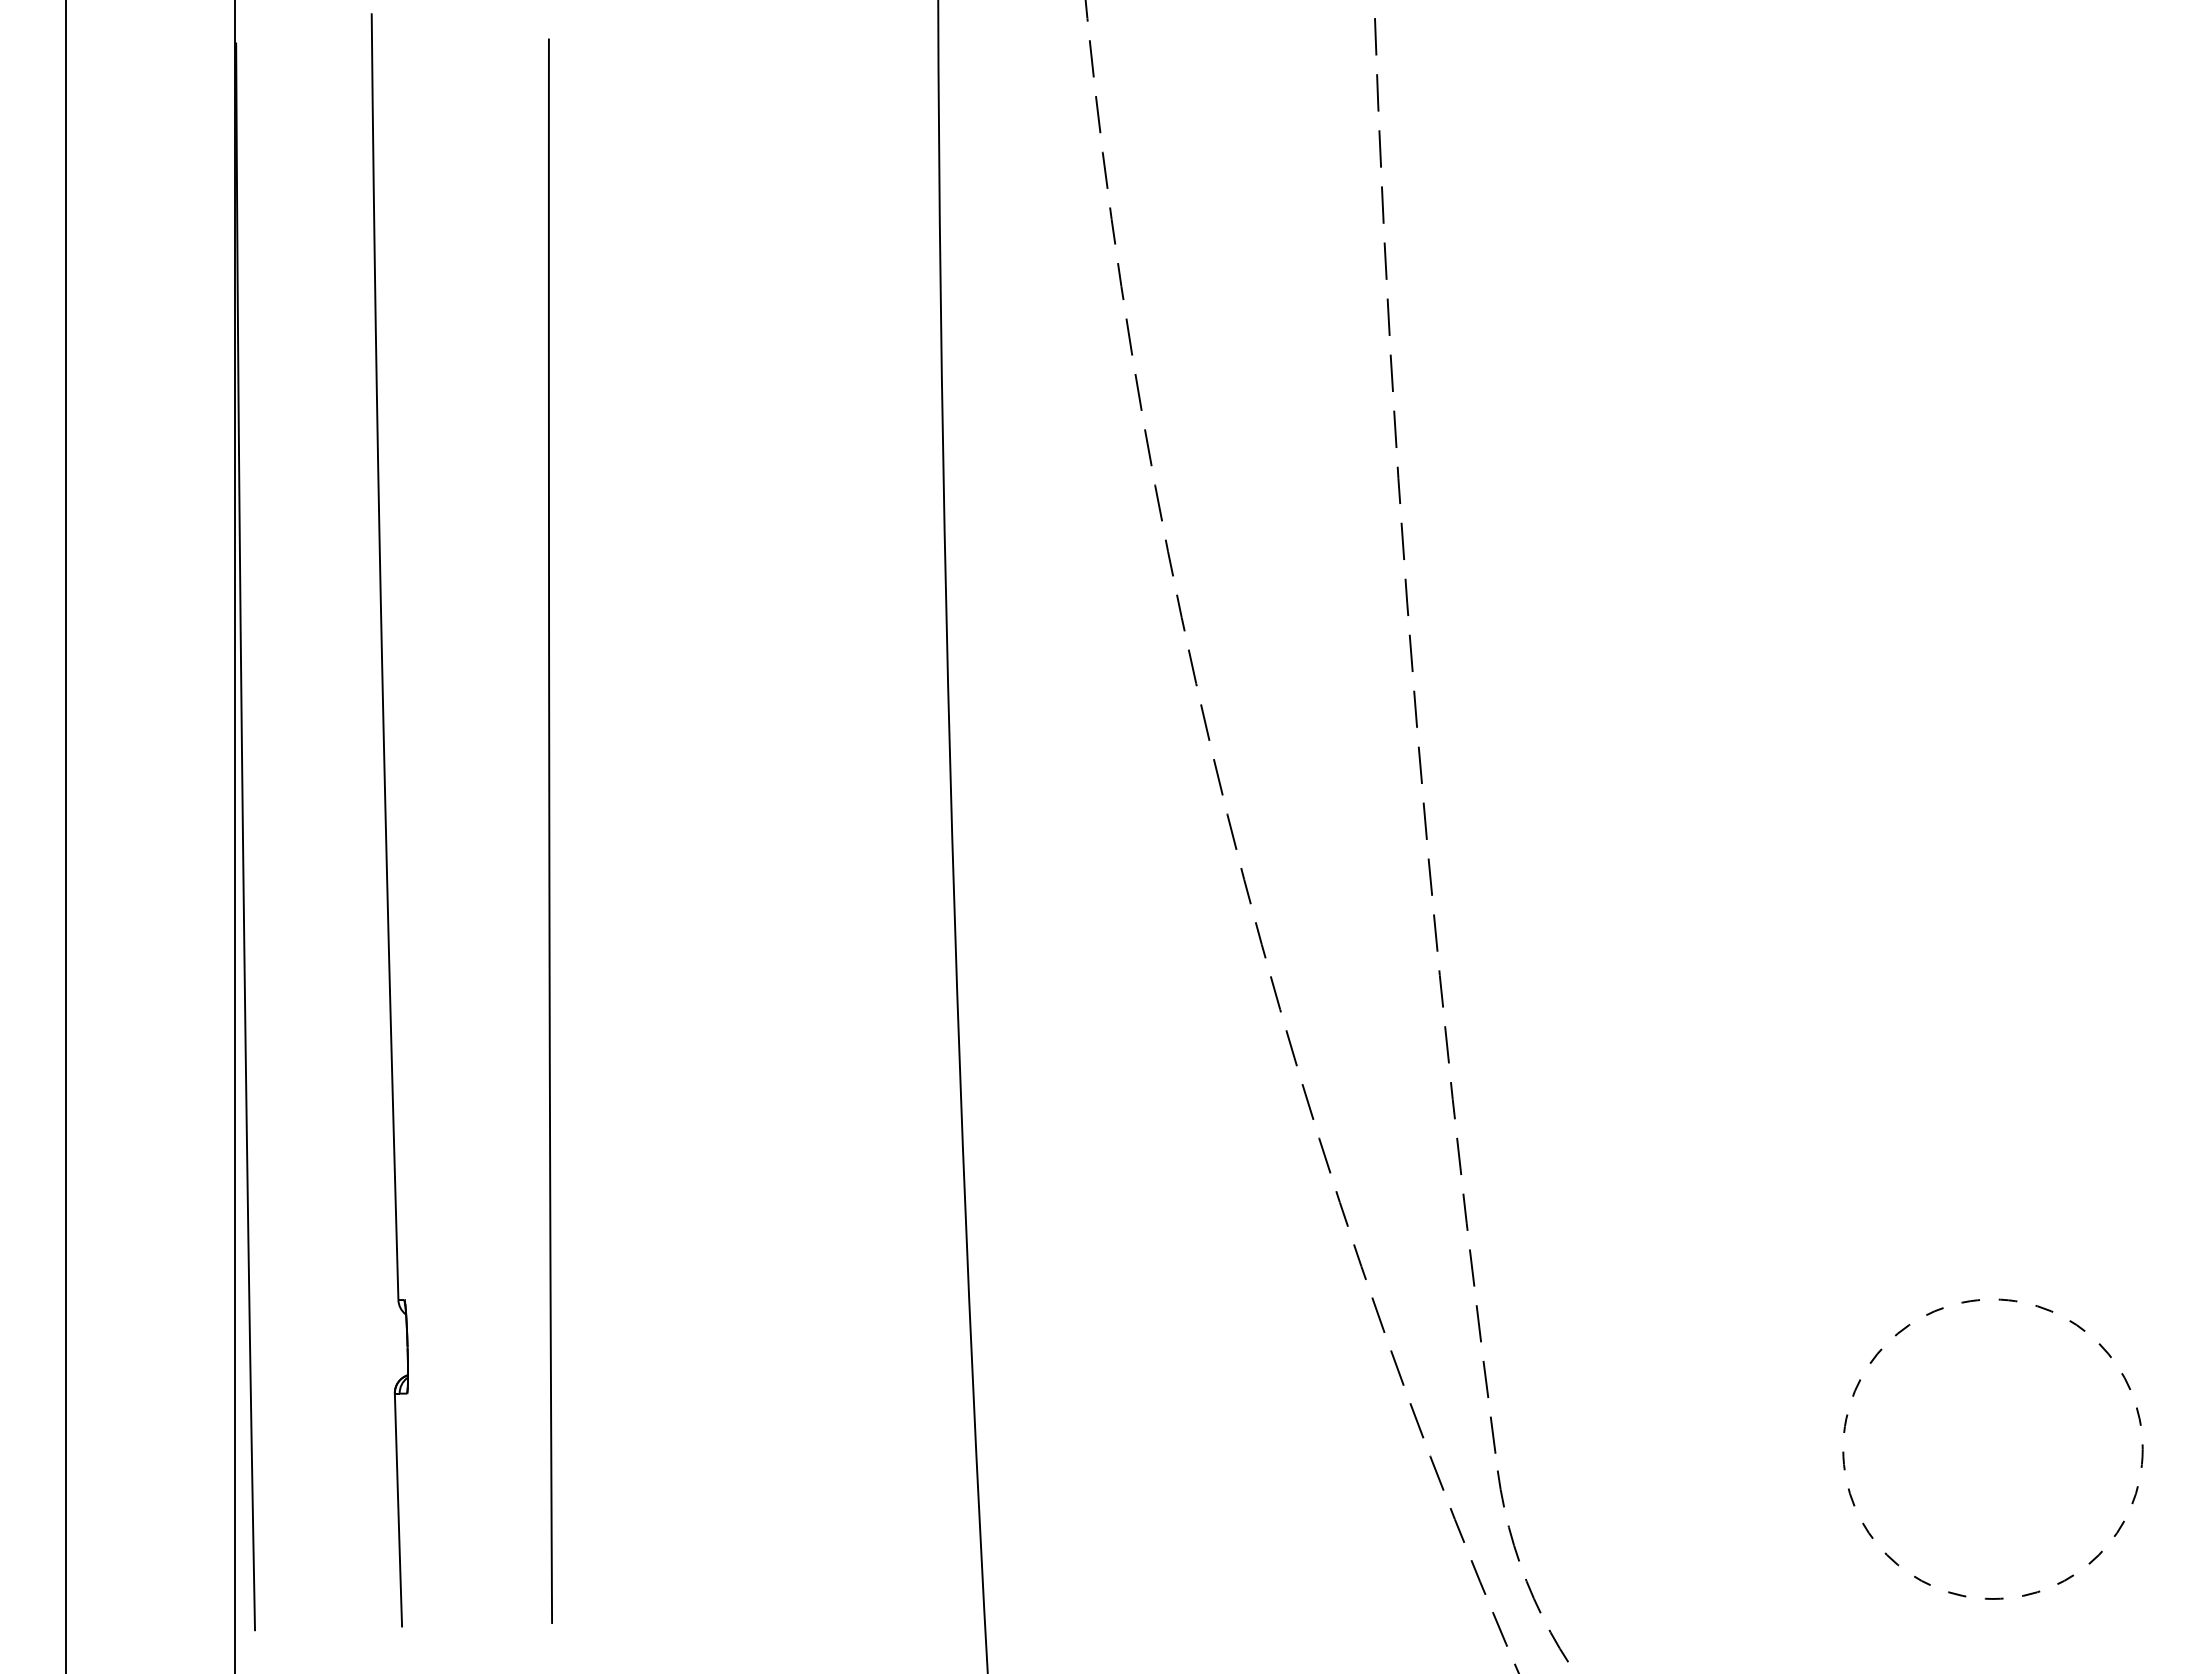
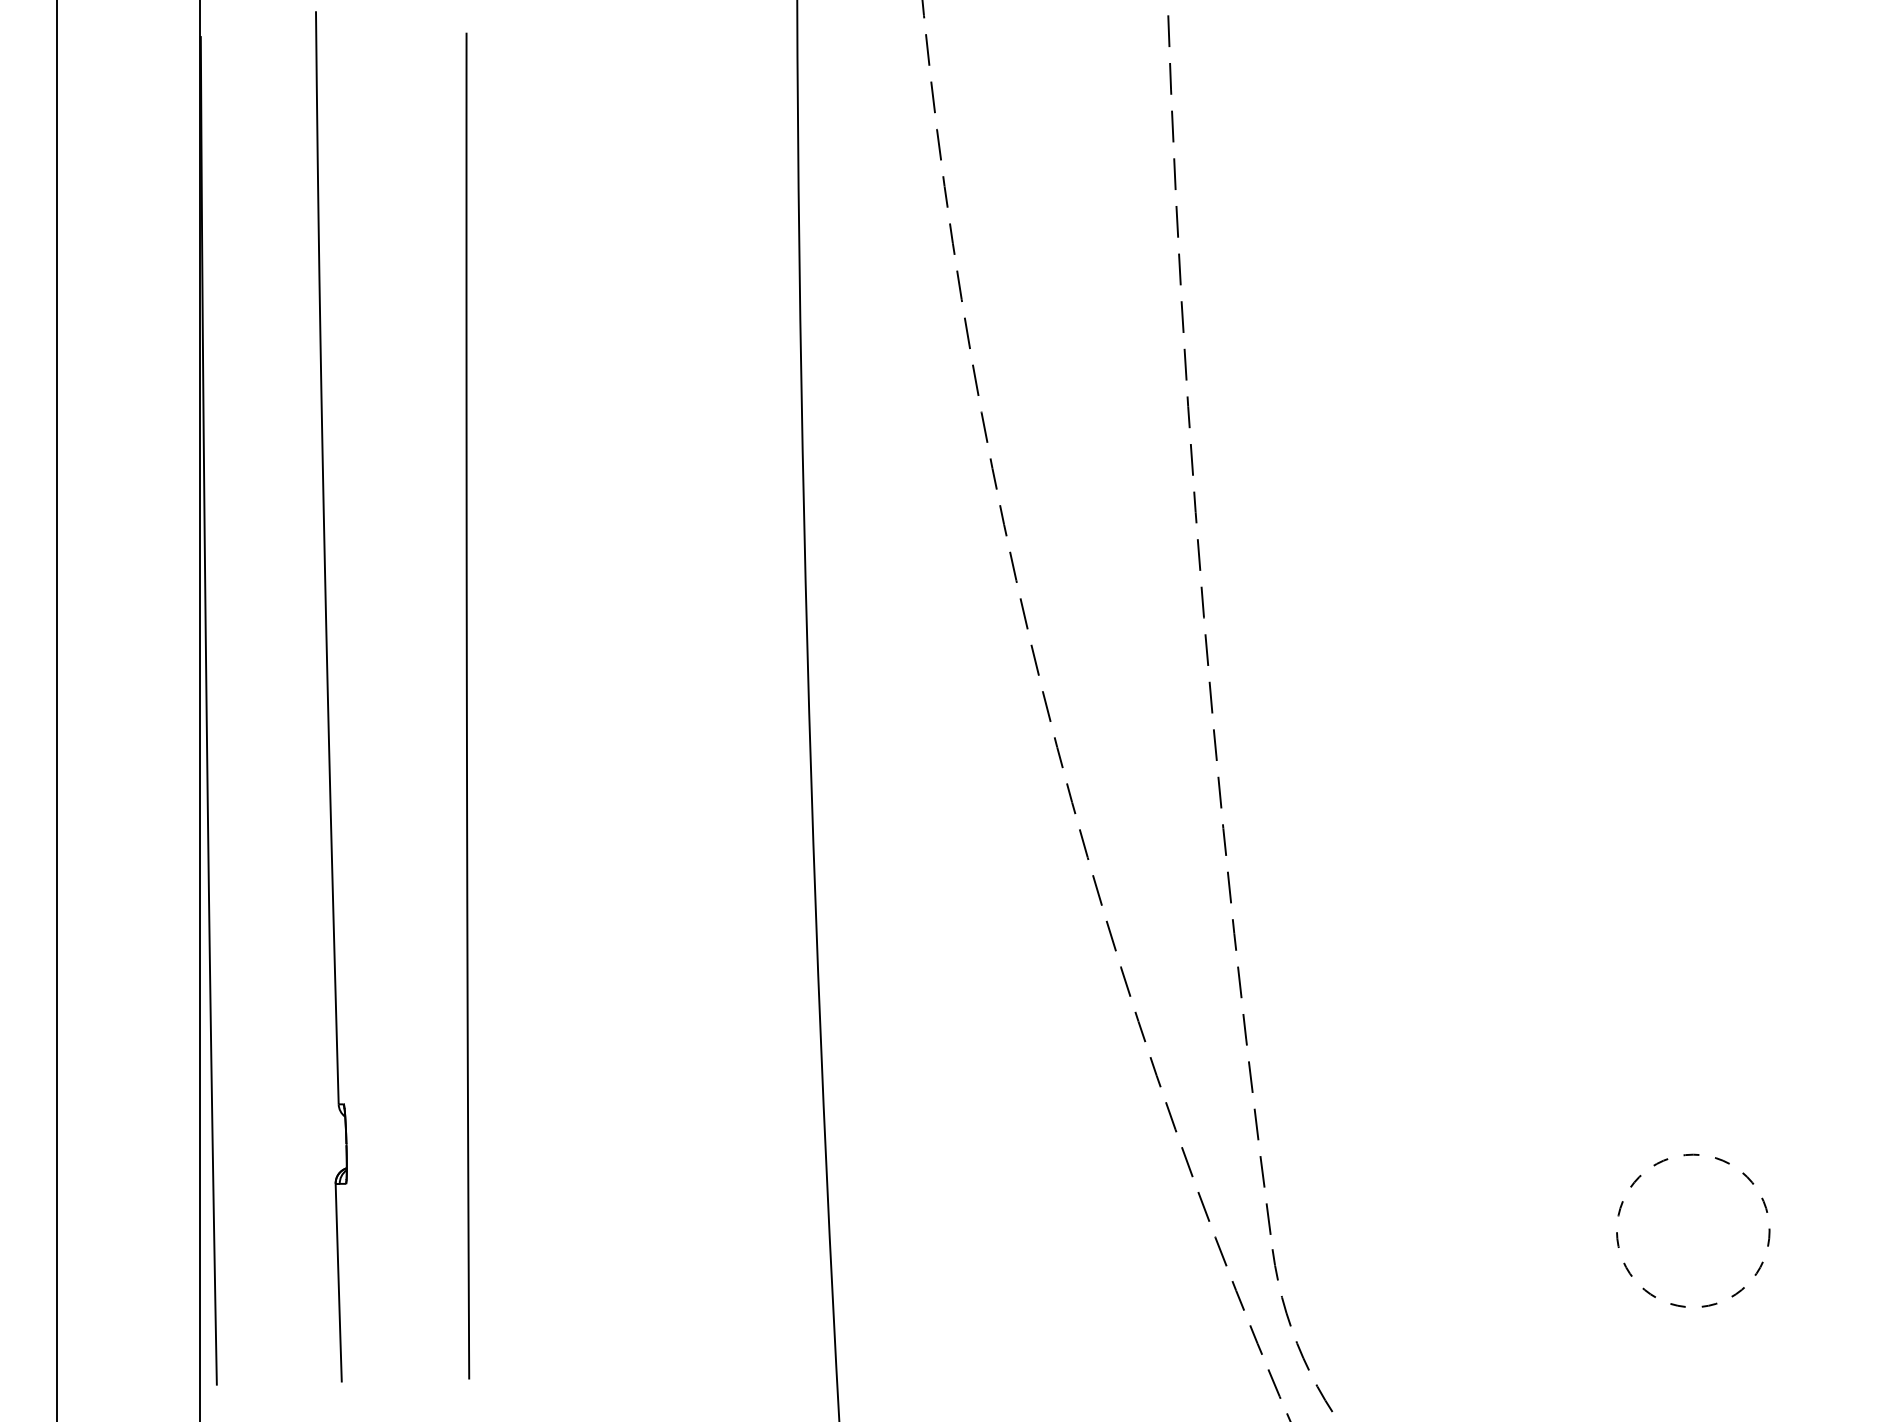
circle: (1992, 1448) -> (1692, 1230), size x0.6

